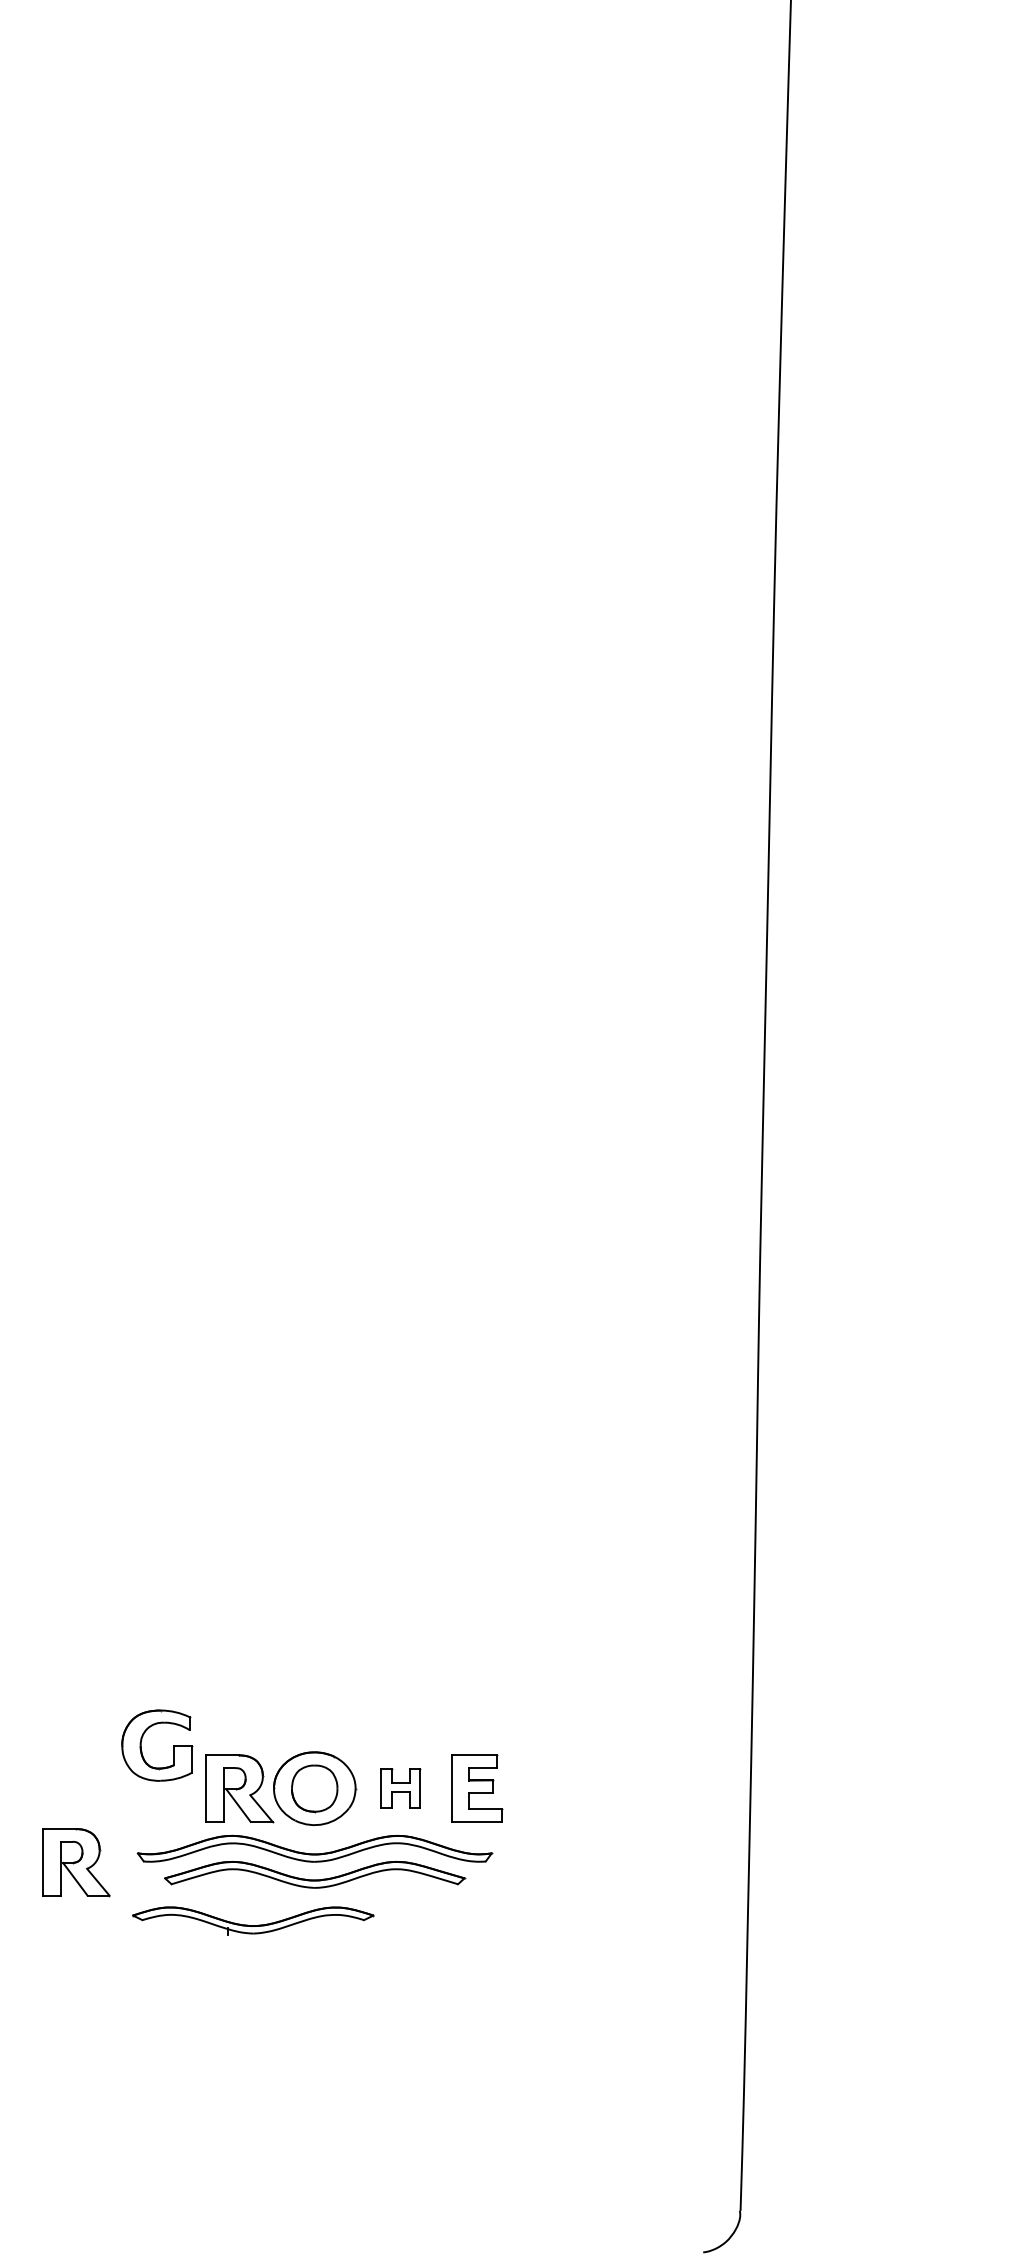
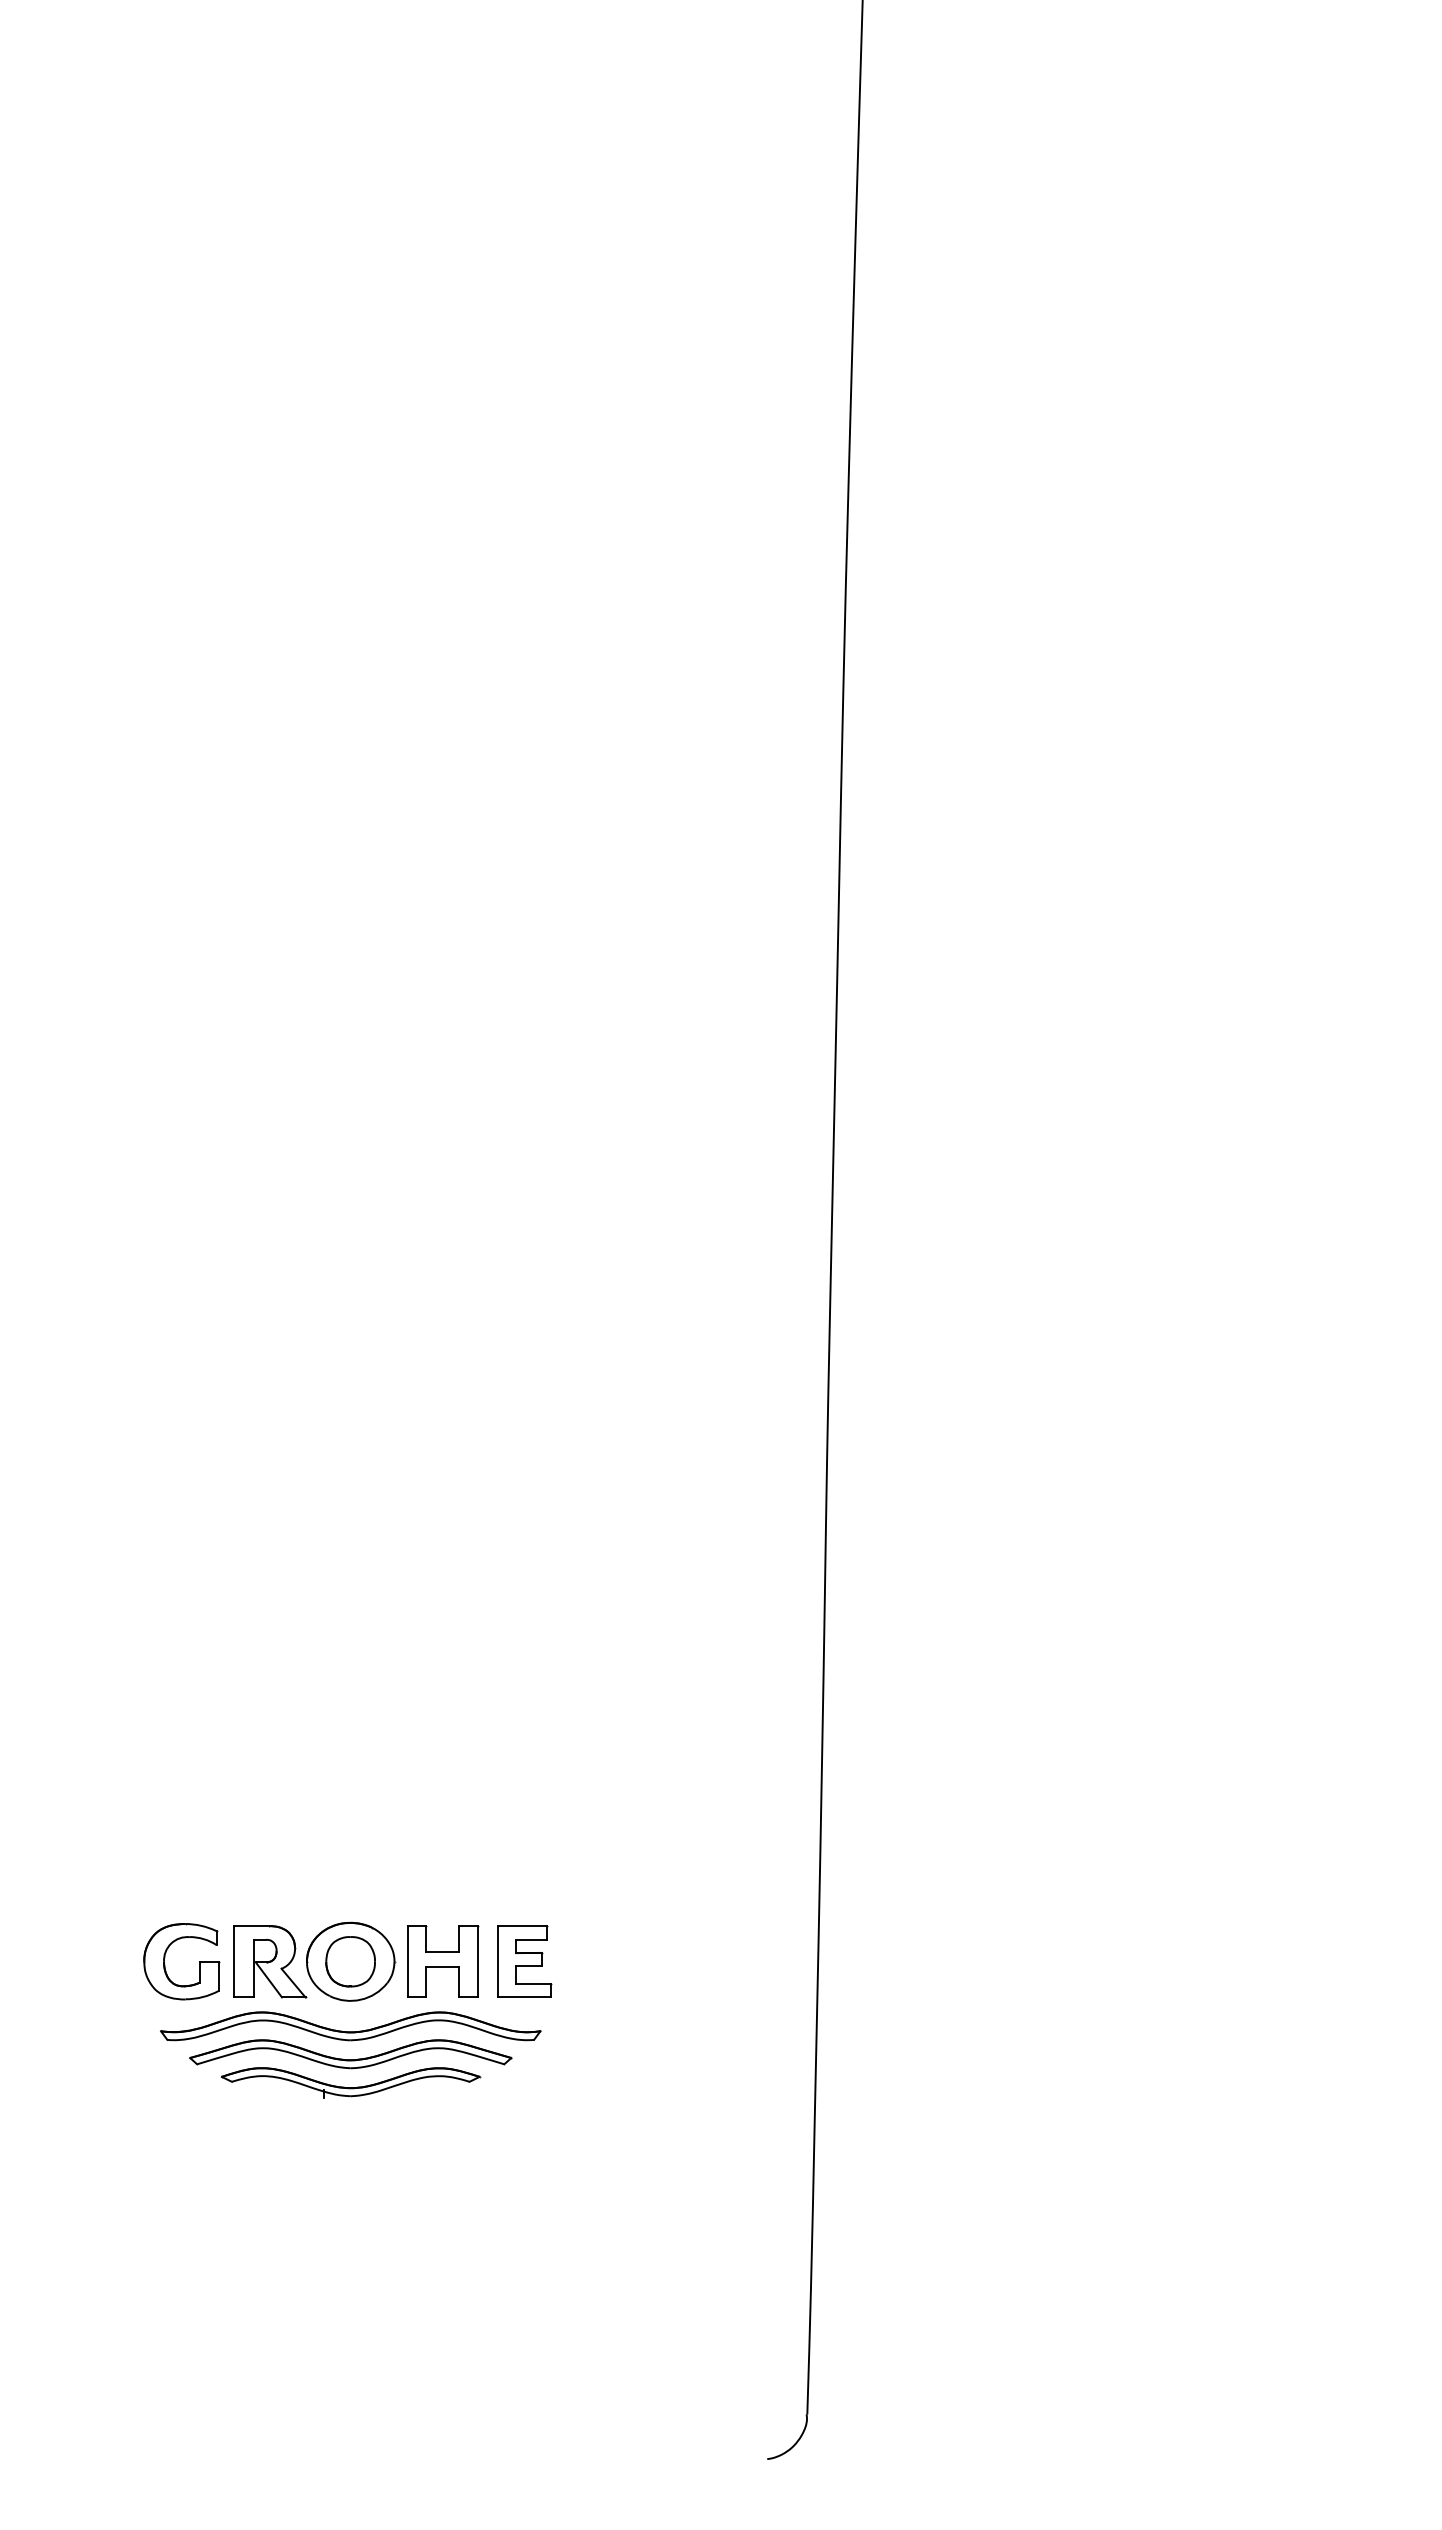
part: (142, 1742) -> (165, 1958), moved
part: (401, 1788) -> (443, 1961), size x1.67
part: (76, 1862) -> (95, 2040), removed
part: (253, 1920) -> (350, 2082), moved

